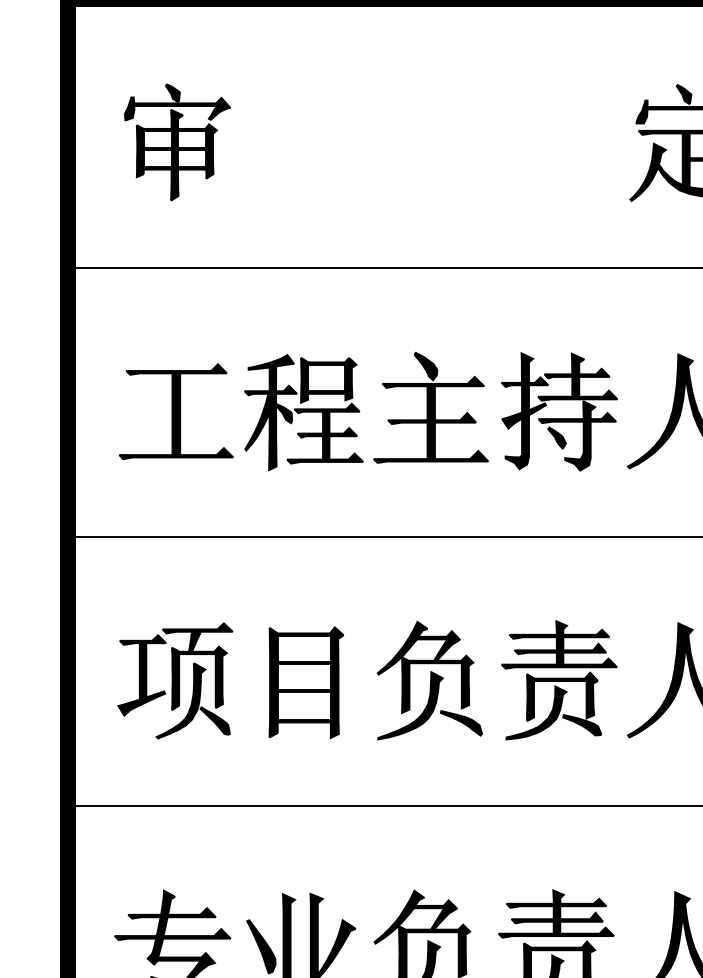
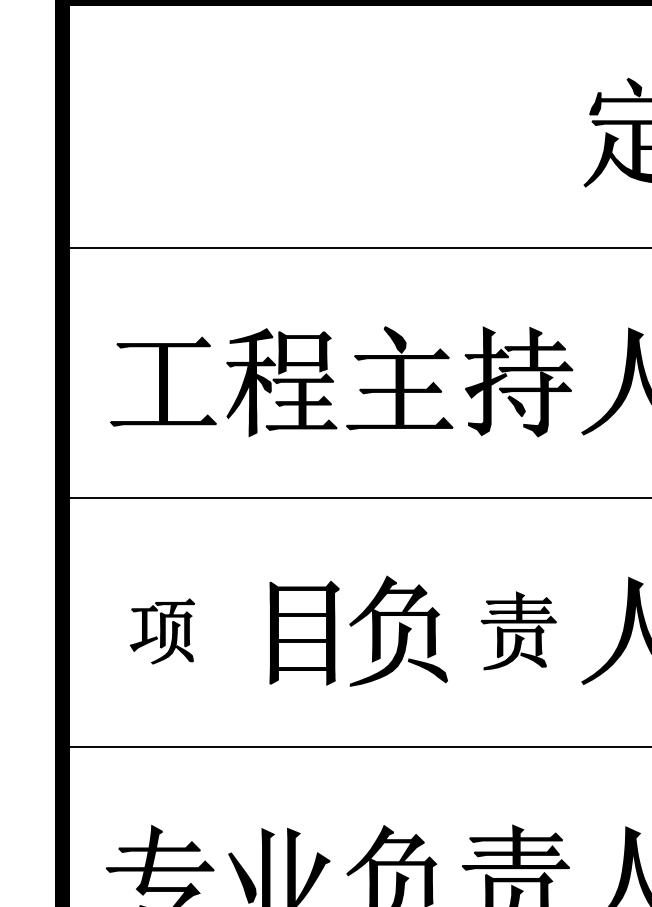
part: (177, 142) -> (164, 132), removed
part: (175, 680) -> (162, 631), size x0.6
part: (559, 680) -> (518, 631), size x0.7
part: (306, 682) -> (304, 632), moved

